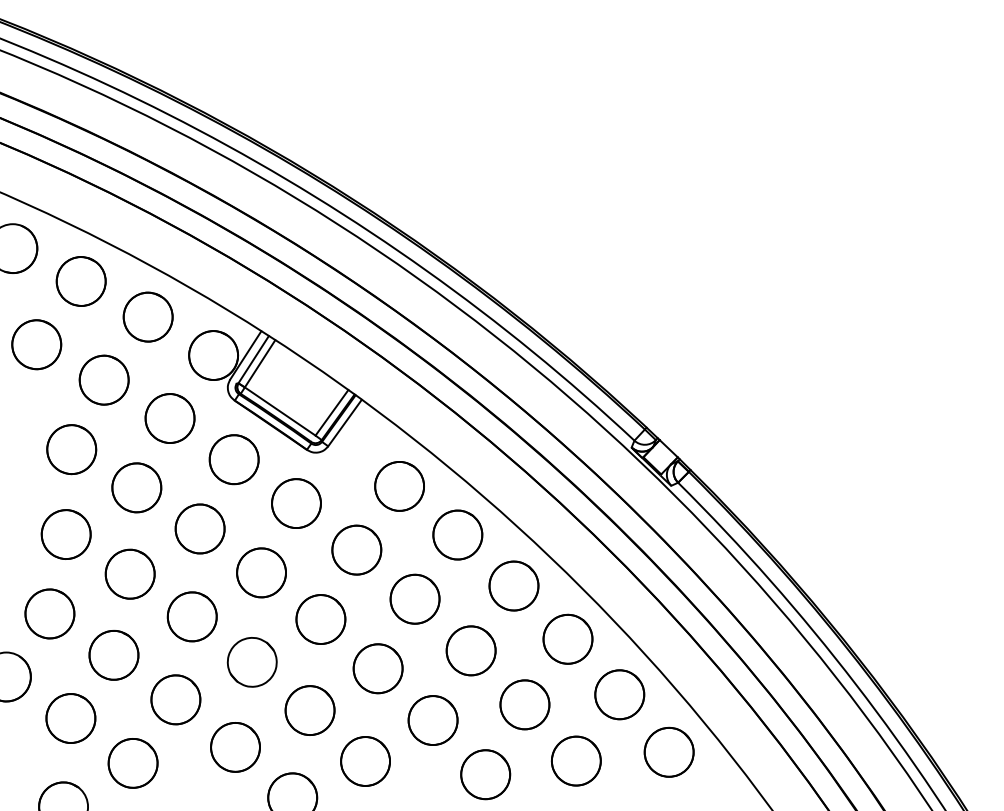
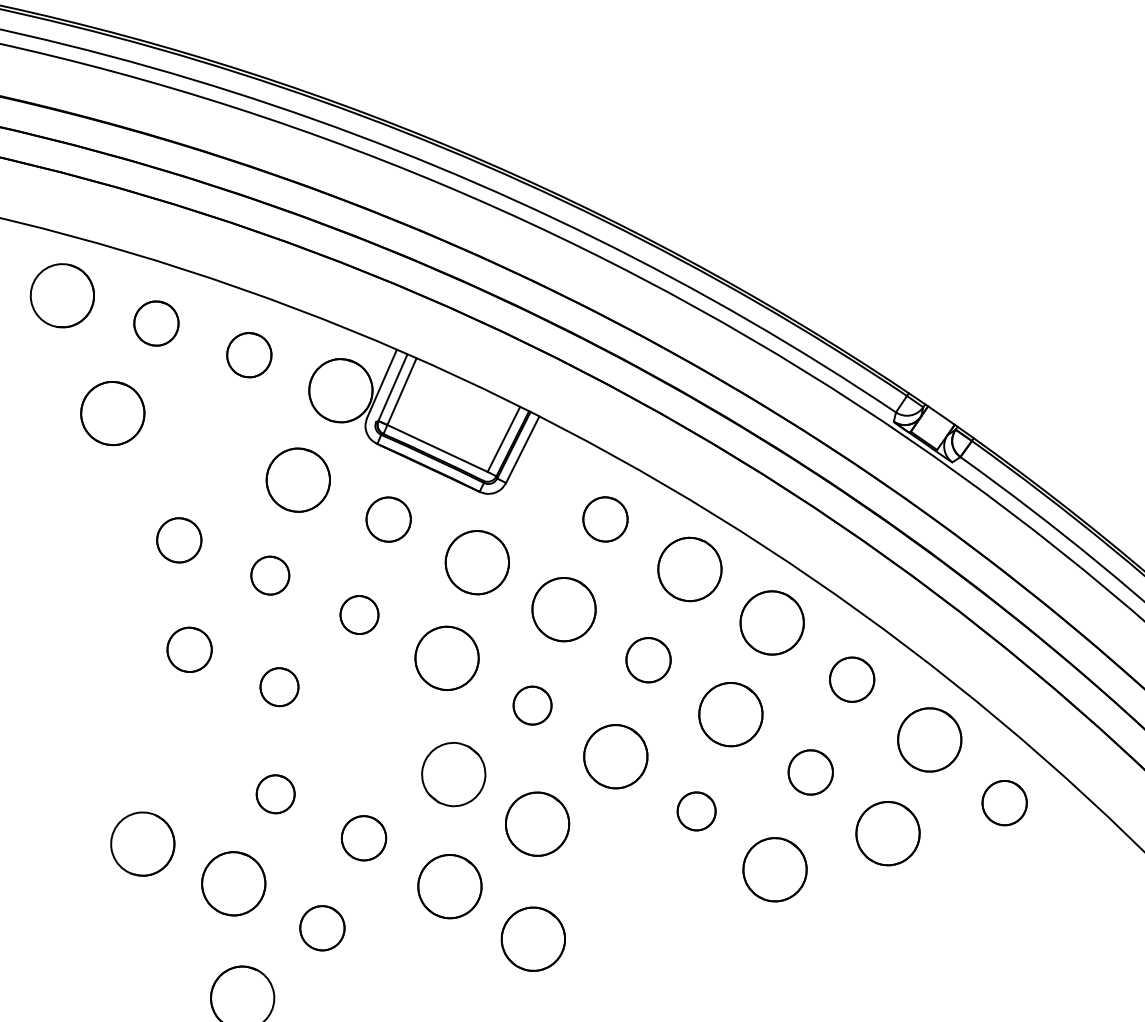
part: (80, 281) -> (155, 323), size x0.7
part: (147, 316) -> (248, 354), size x0.7
part: (103, 379) -> (205, 444), removed
part: (71, 449) -> (178, 540), size x0.7
part: (233, 459) -> (387, 519), size x0.7
circle: (399, 486) -> (605, 519), size x0.7
part: (136, 487) -> (269, 575), size x0.6
part: (199, 528) -> (358, 614), size x0.6
part: (65, 534) -> (188, 649), size x0.7
part: (129, 573) -> (278, 686), size x0.6
part: (414, 598) -> (647, 659), size x0.7
part: (49, 613) -> (184, 754), removed
part: (191, 616) -> (366, 728), removed
part: (320, 619) -> (532, 705), size x0.6
part: (567, 638) -> (851, 678), size x0.7
part: (113, 655) -> (275, 794), size x0.6
part: (175, 699) -> (363, 837), size x0.7
part: (524, 704) -> (810, 772), size x0.7
part: (432, 720) -> (695, 811), size x0.6
part: (668, 751) -> (1003, 802), size x0.7
circle: (365, 761) -> (618, 877), removed
part: (132, 763) -> (321, 928), size x0.7

